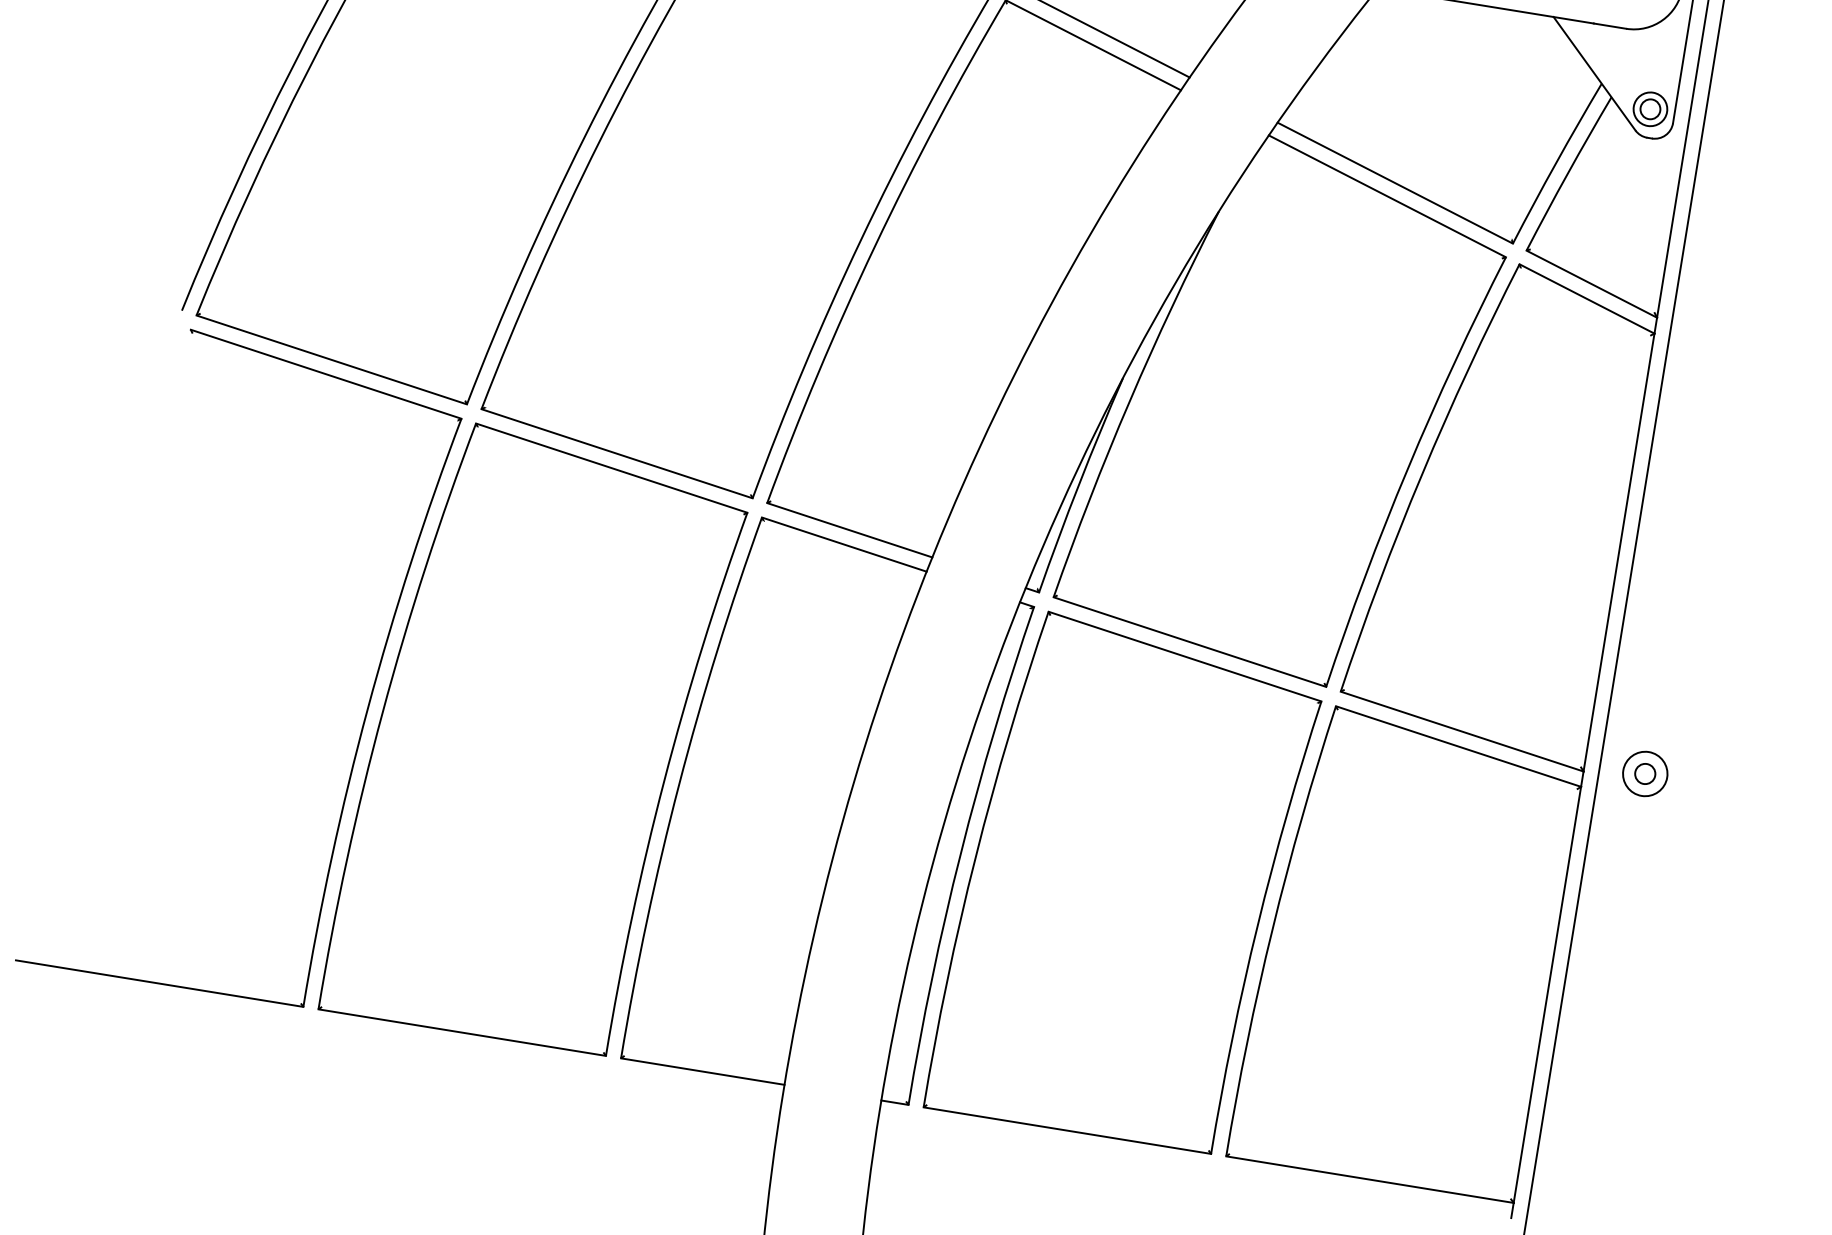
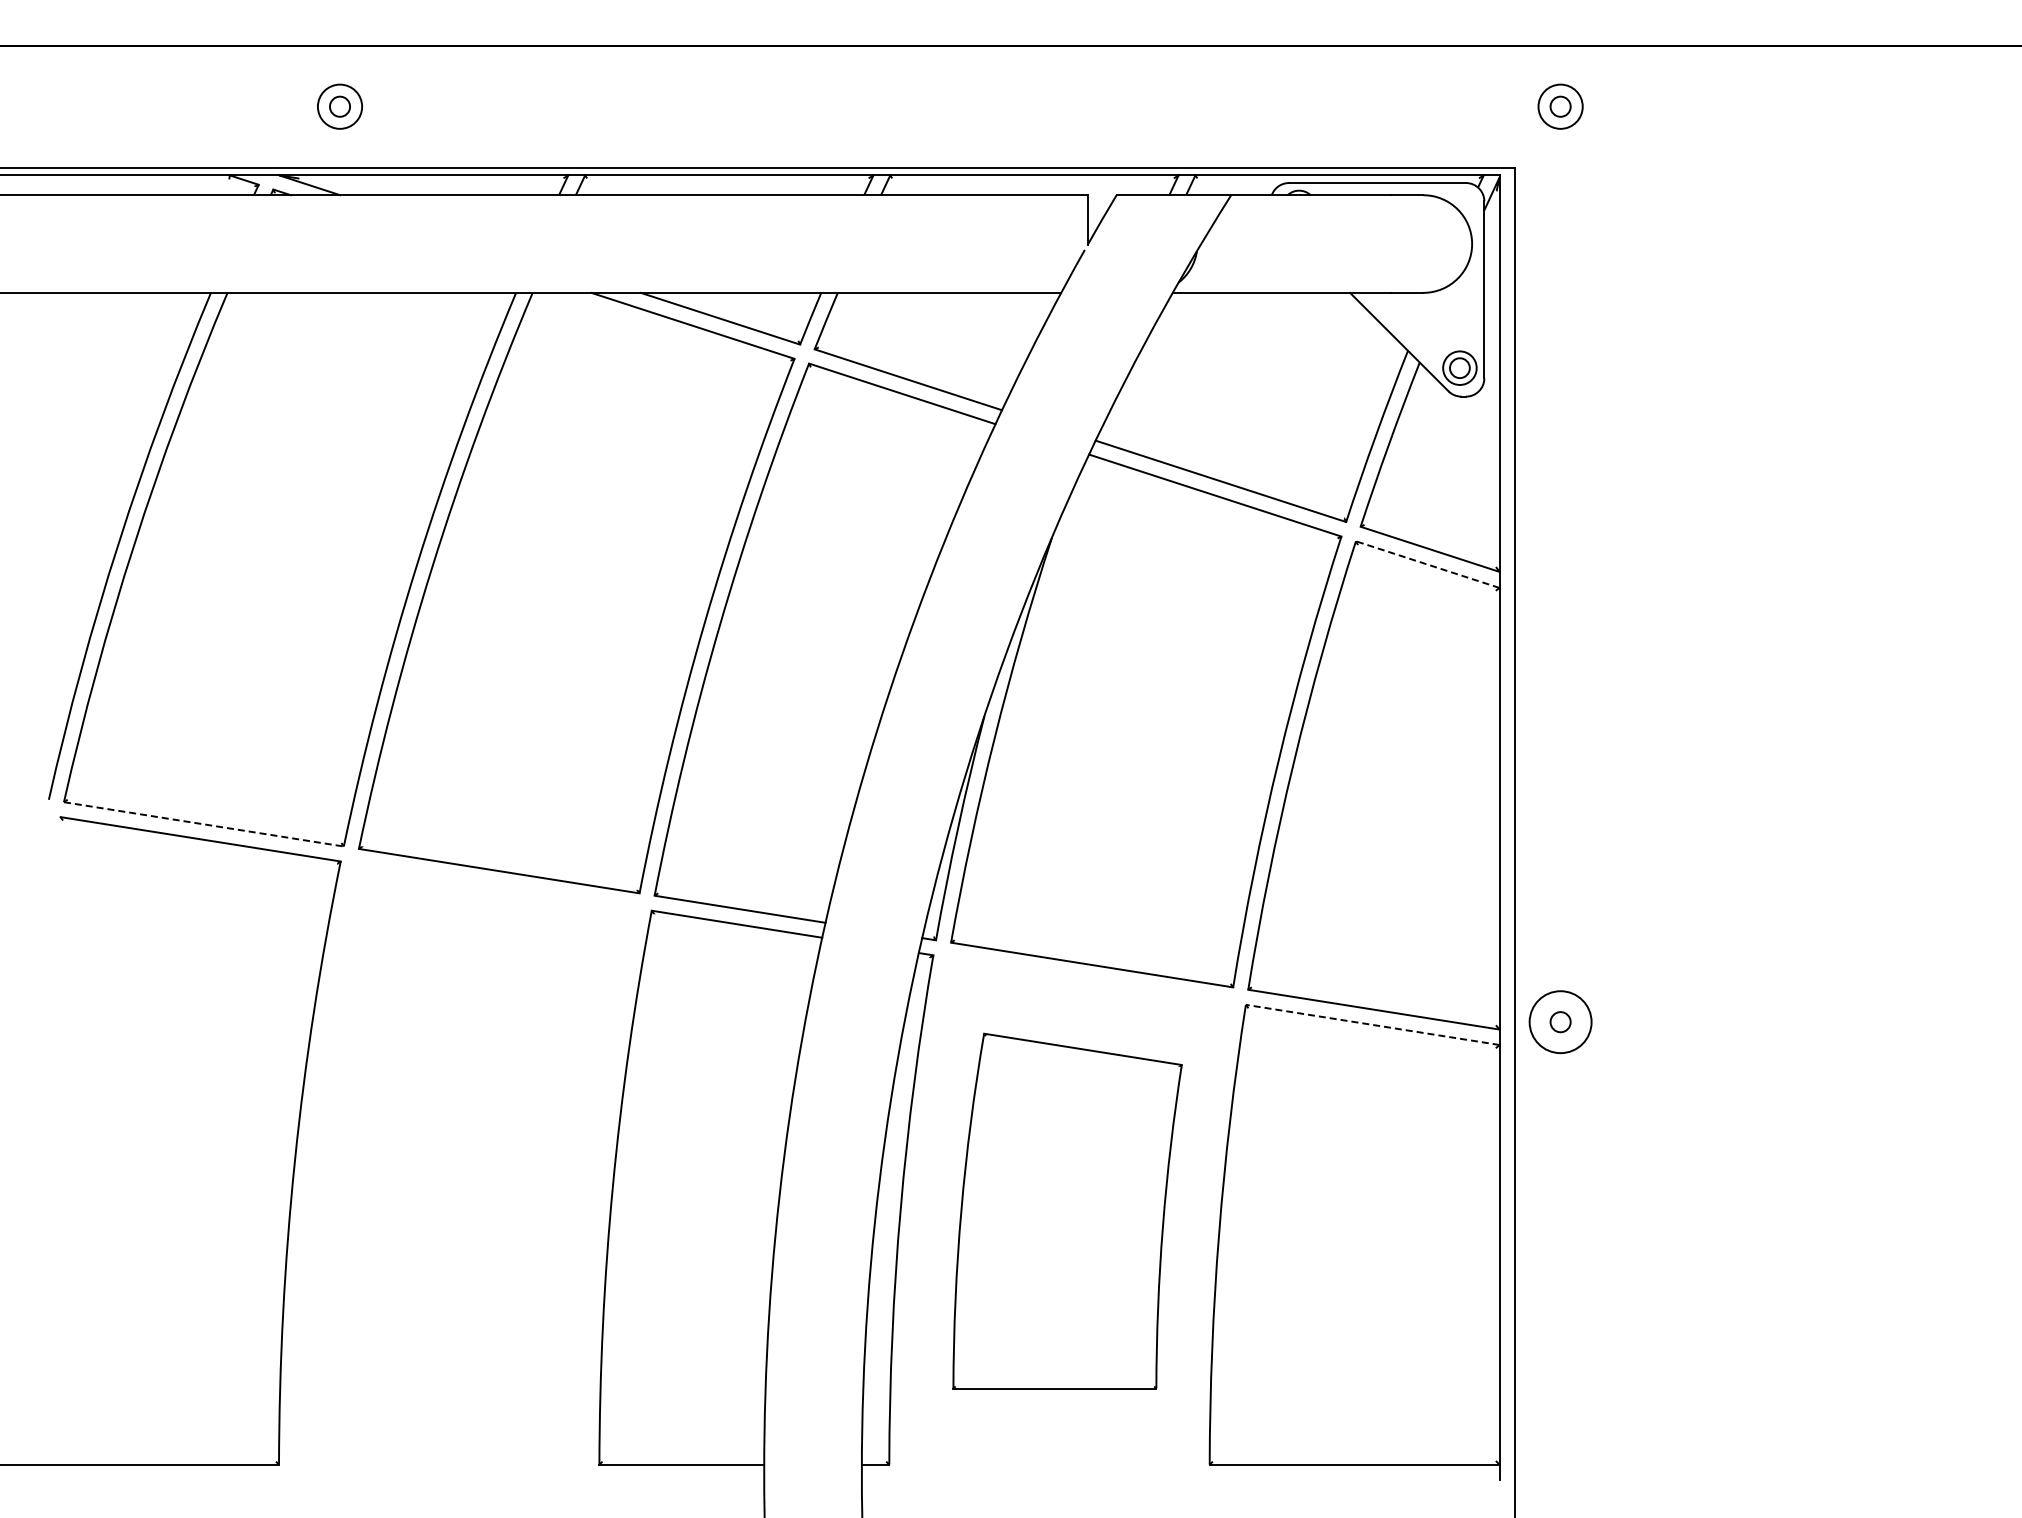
line: (1586, 298) -> (1427, 564), solid -> dashed
line: (331, 360) -> (203, 824), solid -> dashed
part: (536, 738) -> (465, 1163), removed
line: (1458, 746) -> (1372, 1024), solid -> dashed
circle: (1645, 774) -> (1560, 1022), size x1.4
part: (1126, 881) -> (1067, 1210), size x0.7

